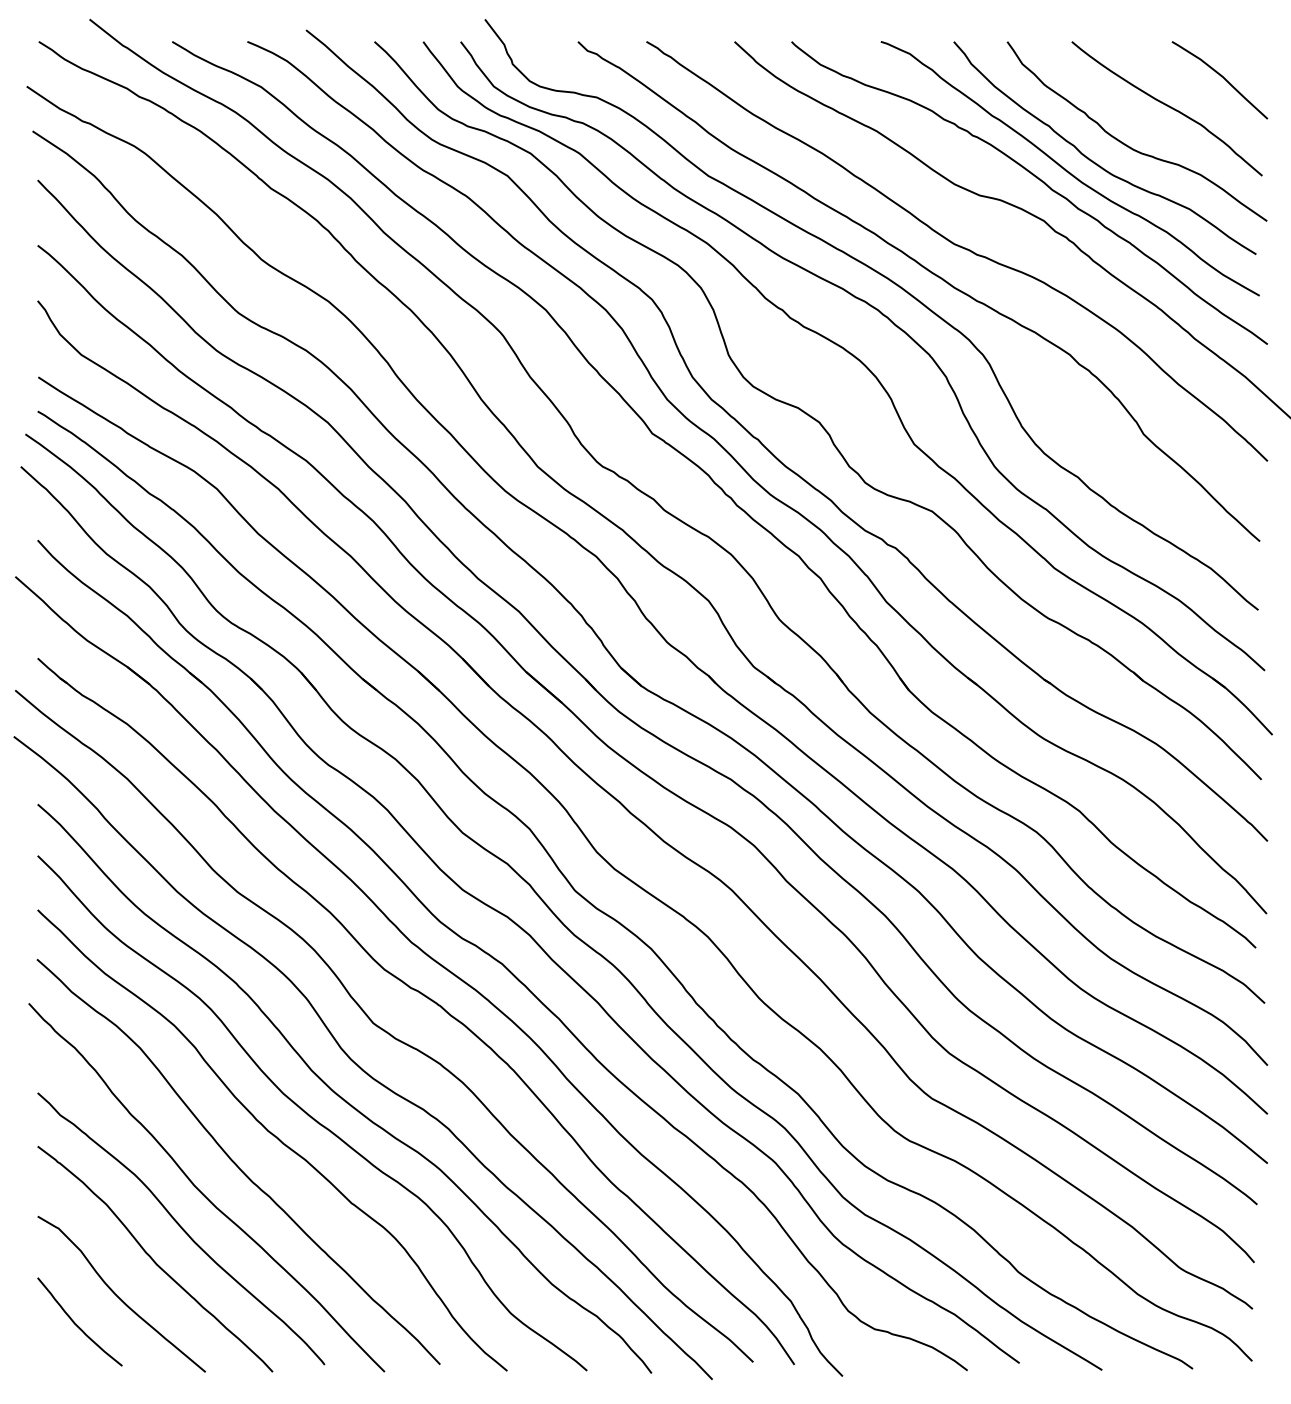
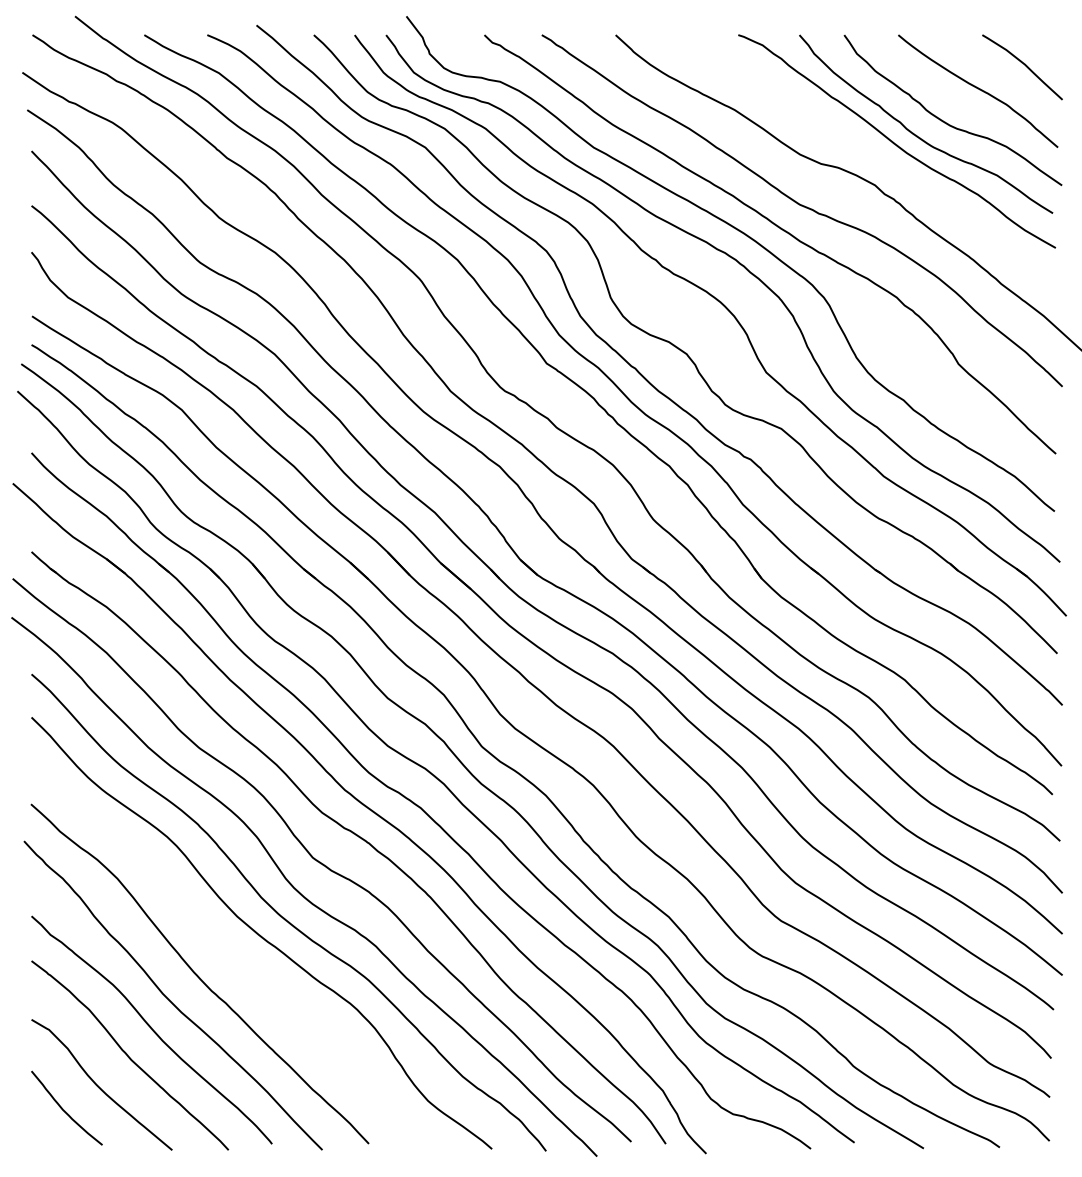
curve: (1040, 181) -> (872, 152), removed
curve: (273, 1136) -> (229, 952), removed

